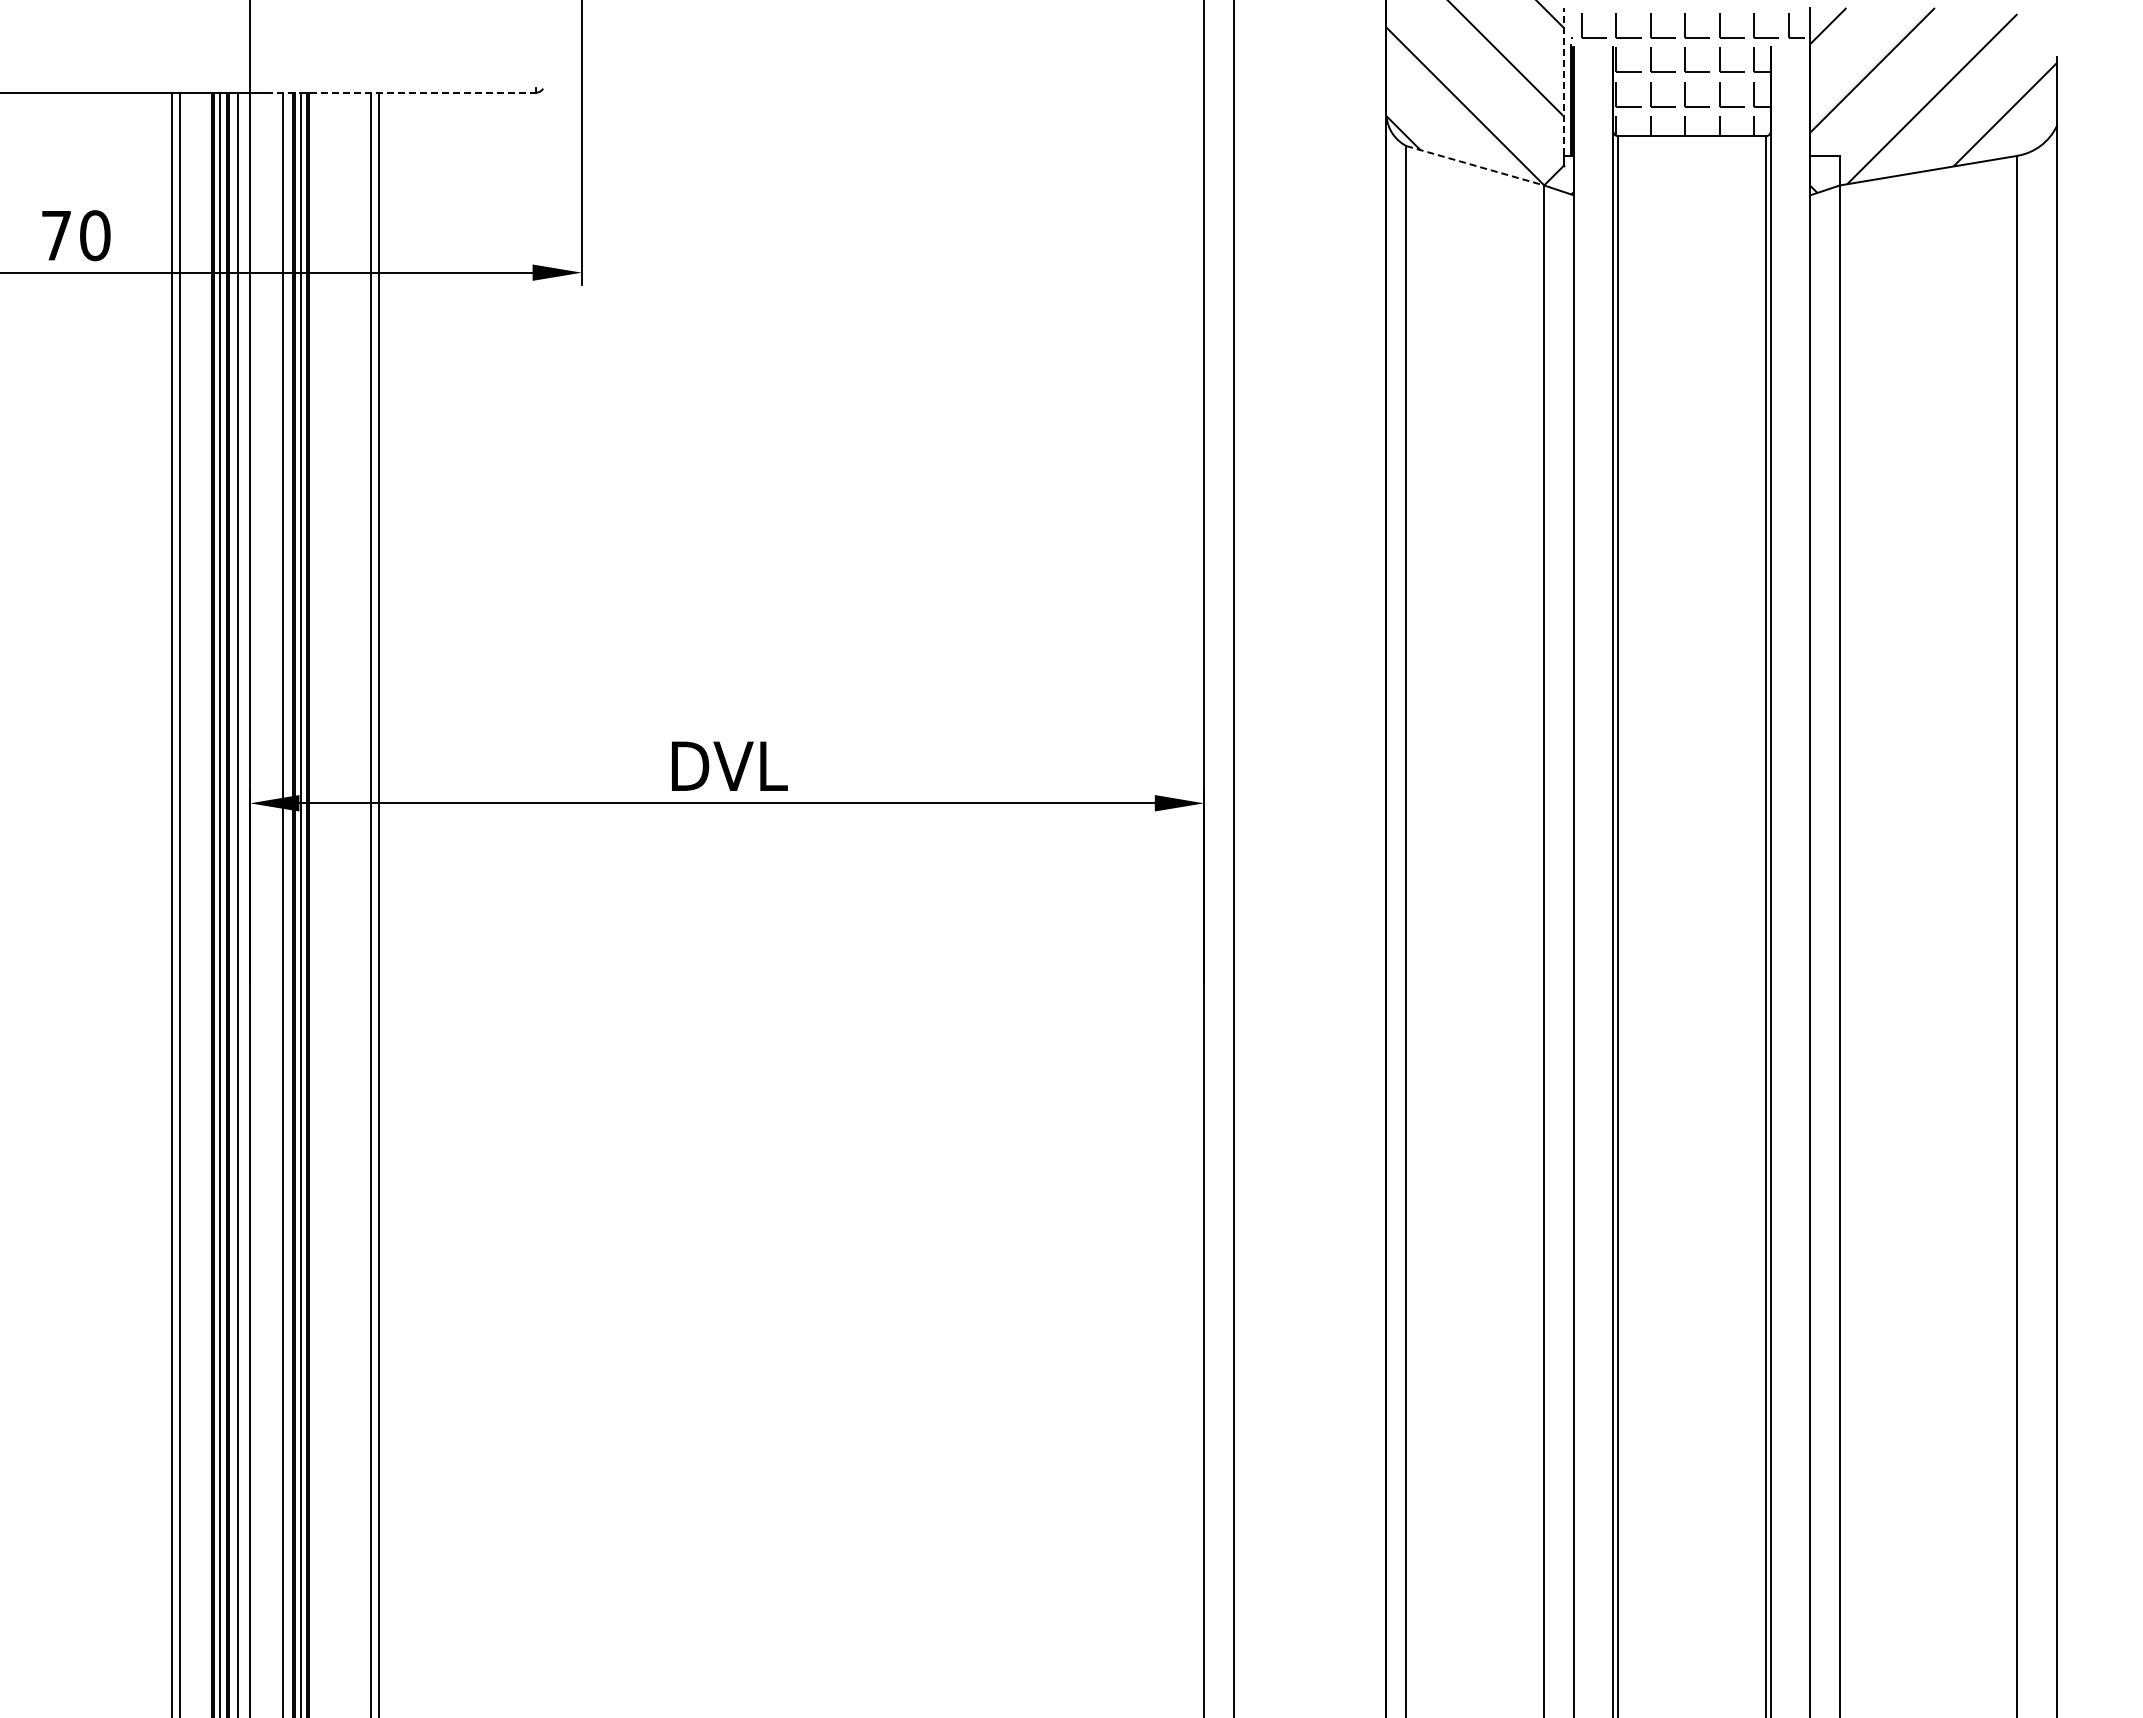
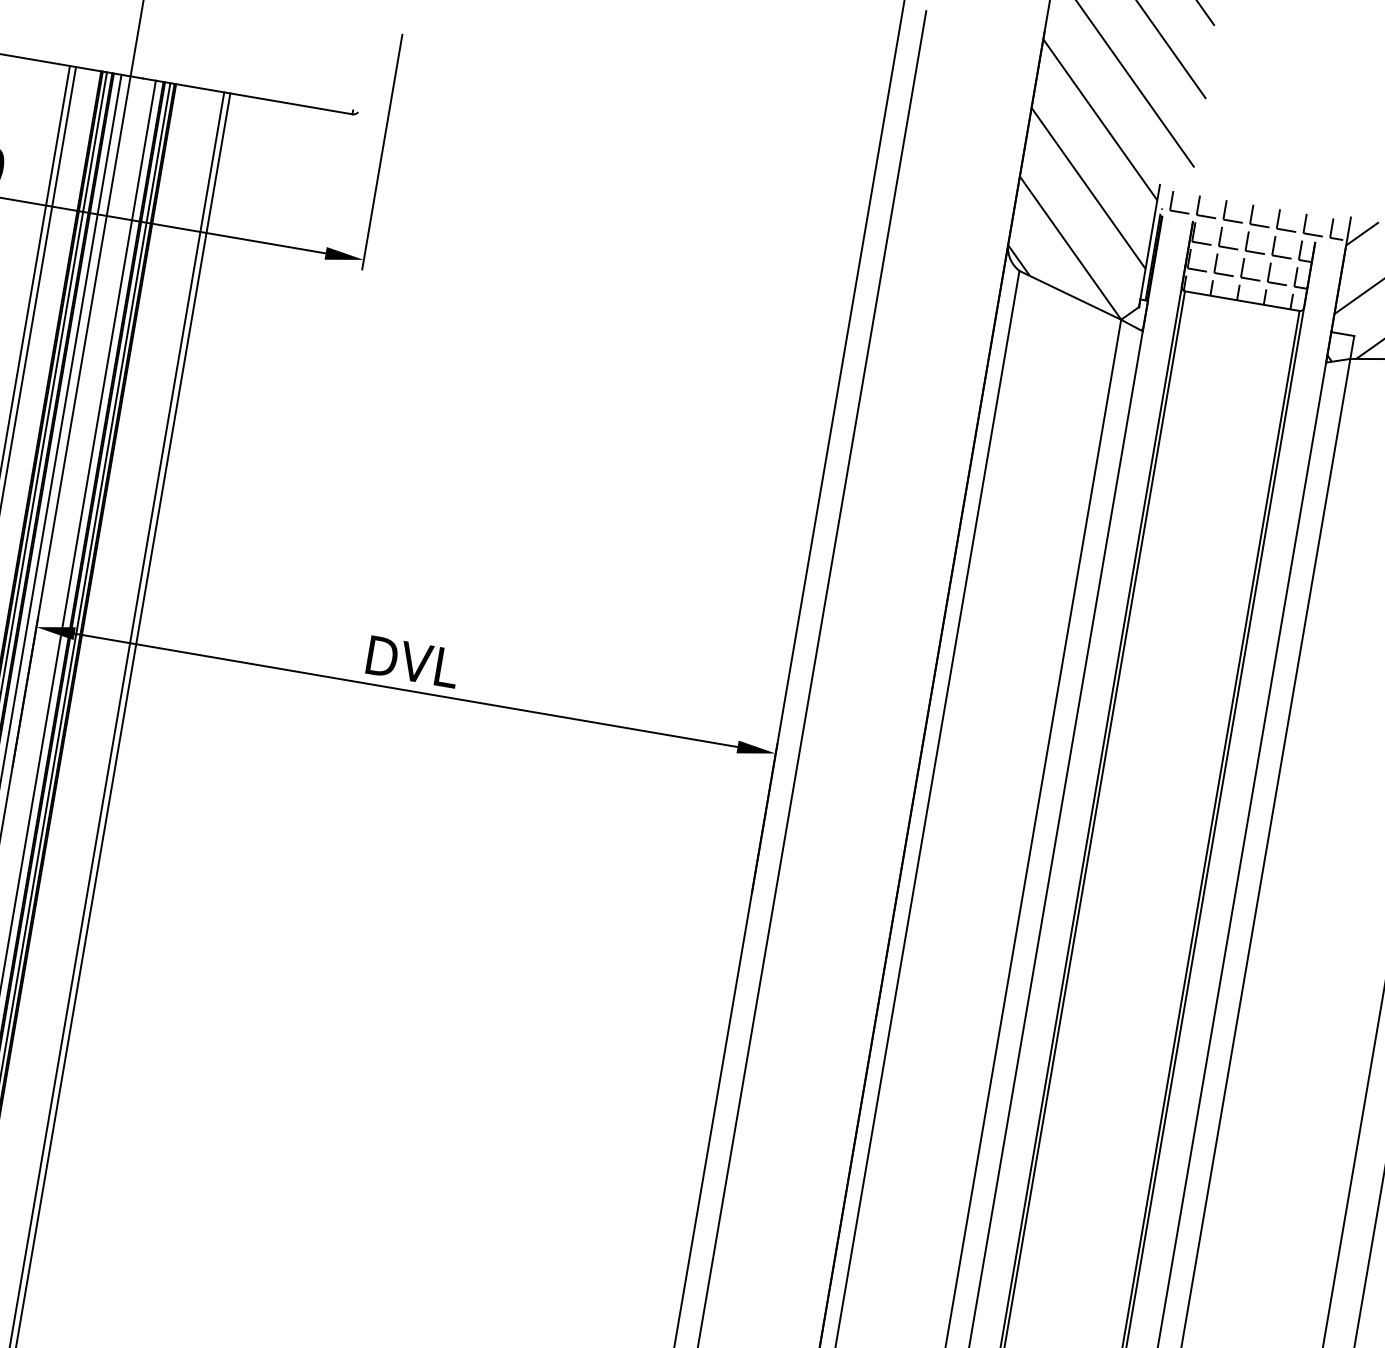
line: (1563, 86) -> (1149, 245), dashed -> solid
line: (401, 92) -> (247, 96), dashed -> solid
line: (1475, 165) -> (1070, 295), dashed -> solid

